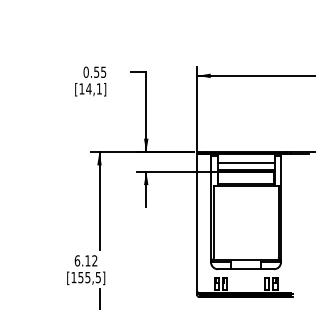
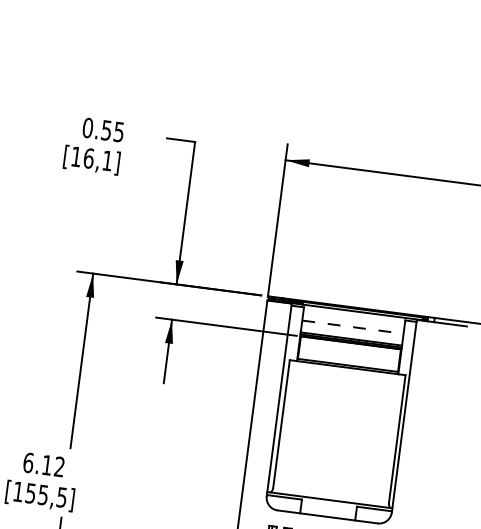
text: (88, 88) -> (88, 157), [14,1] -> [16,1]
line: (246, 162) -> (353, 326), solid -> dashed

